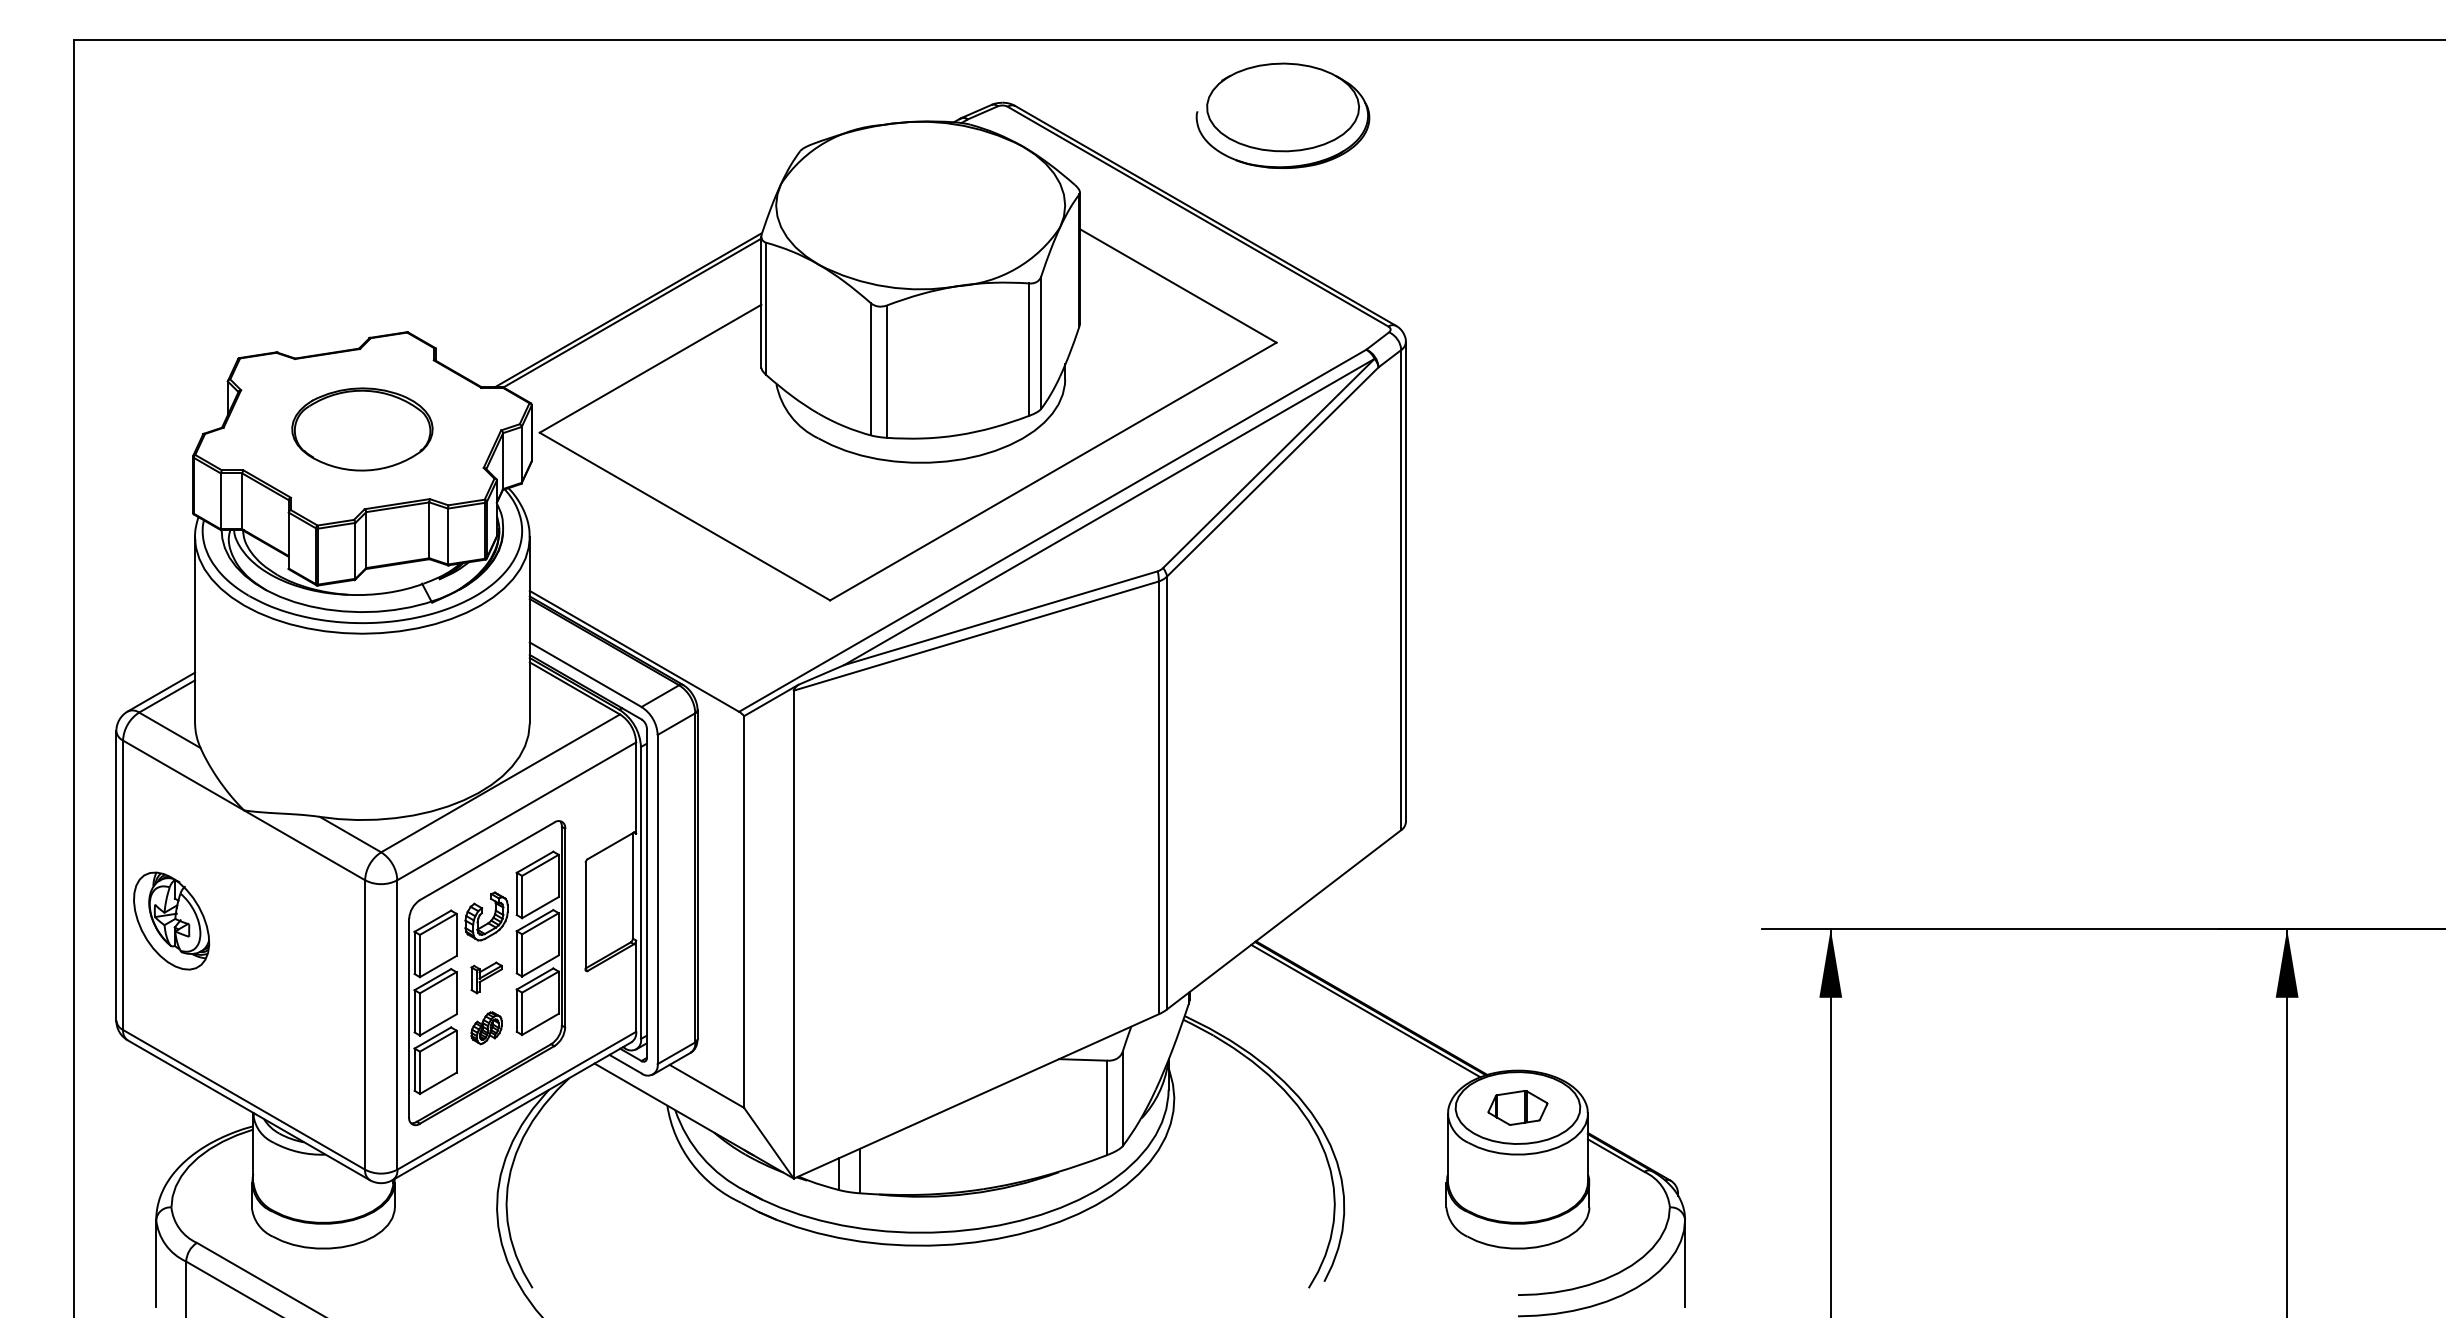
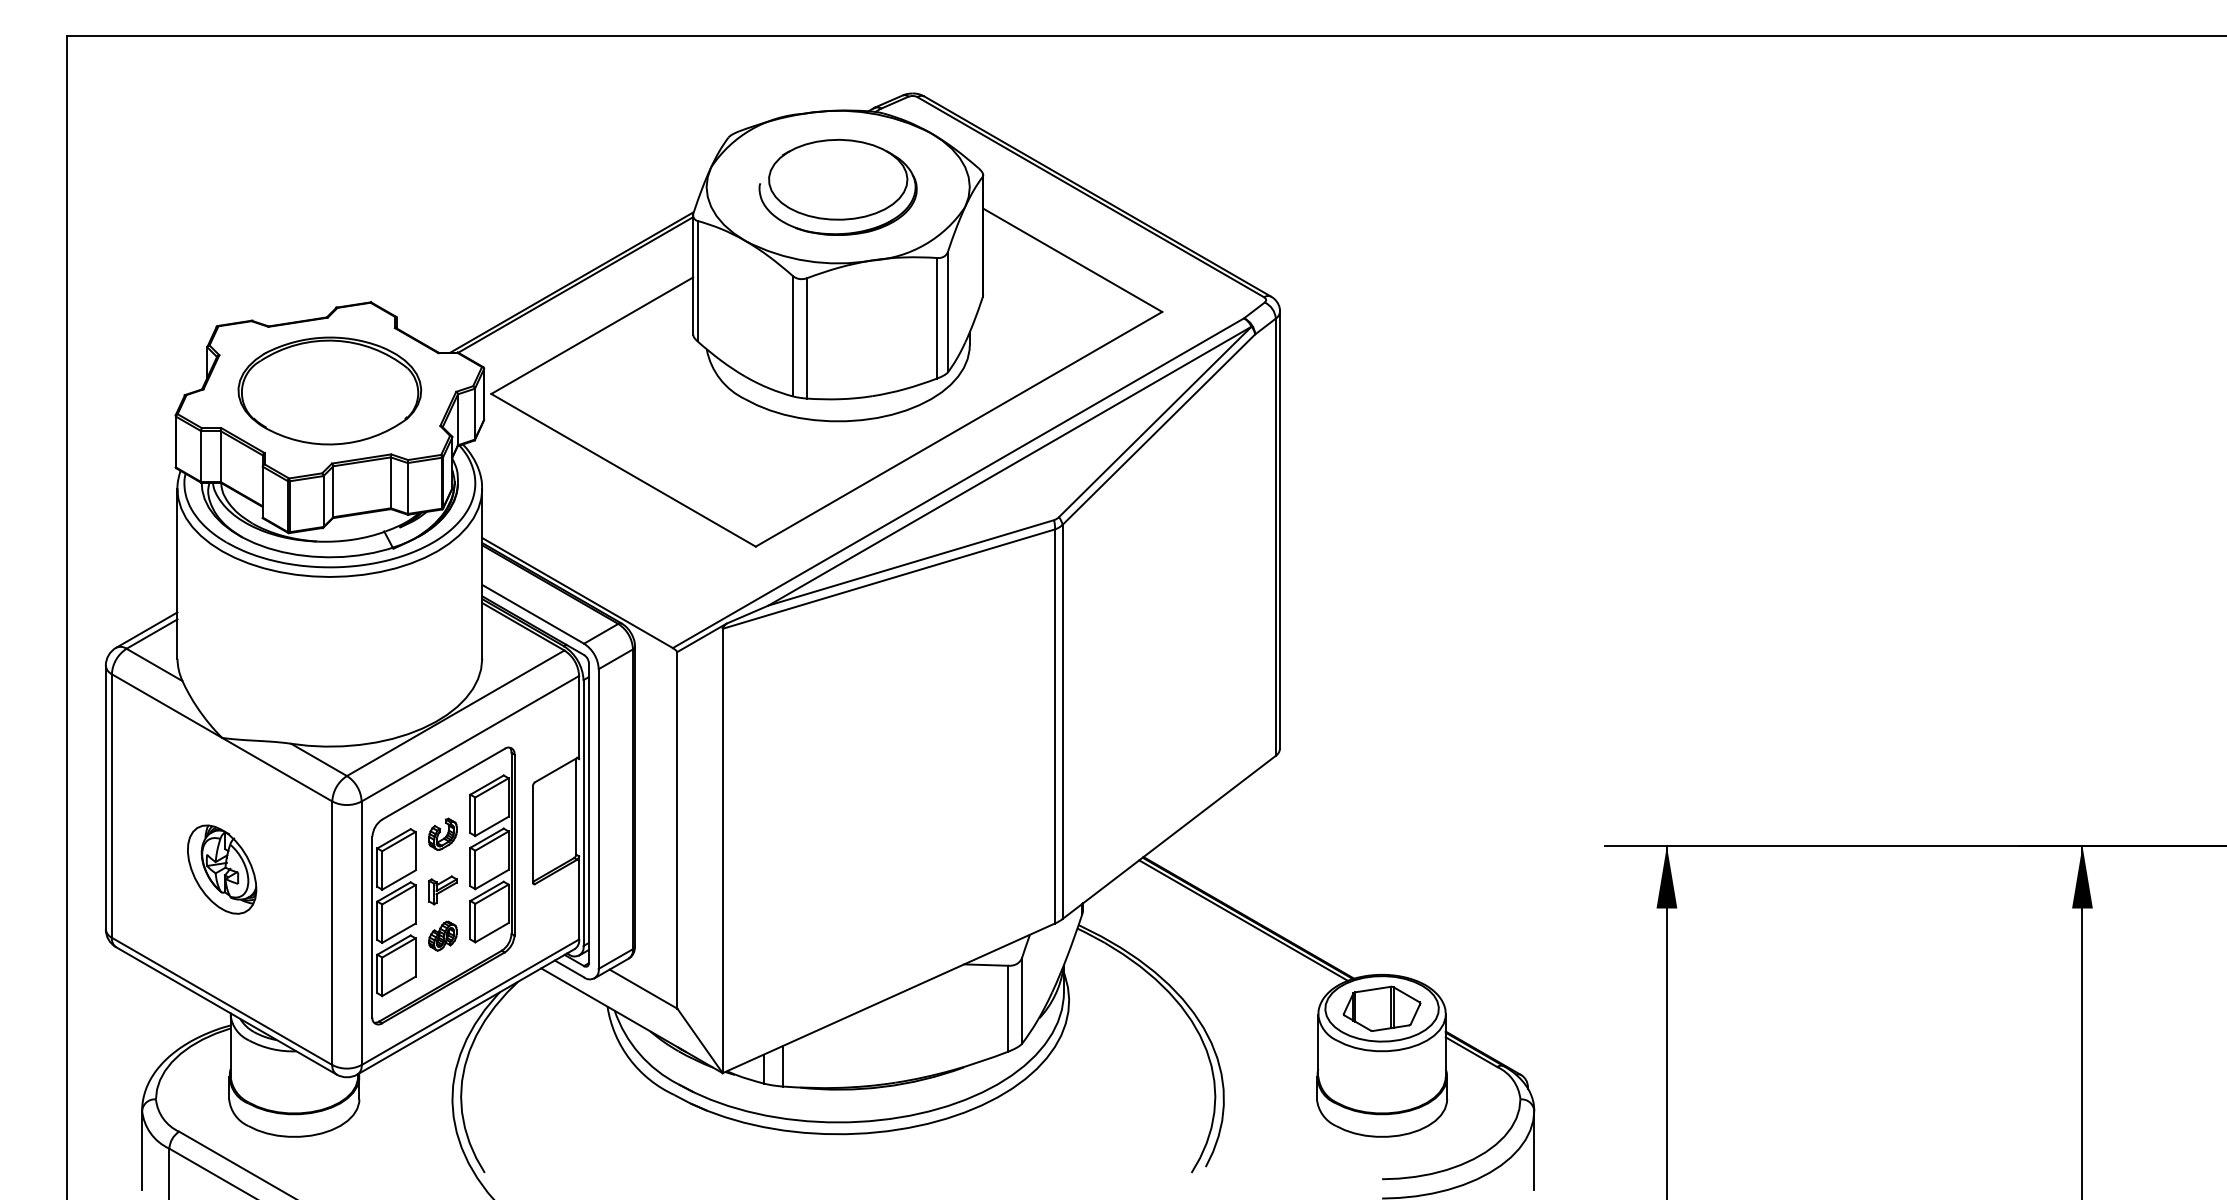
part: (1282, 114) -> (837, 186), moved
part: (362, 428) -> (329, 390), size x1.43
part: (486, 915) -> (442, 833), size x0.71
part: (172, 920) -> (222, 869), moved
part: (1517, 1107) -> (1381, 1008), size x1.43

